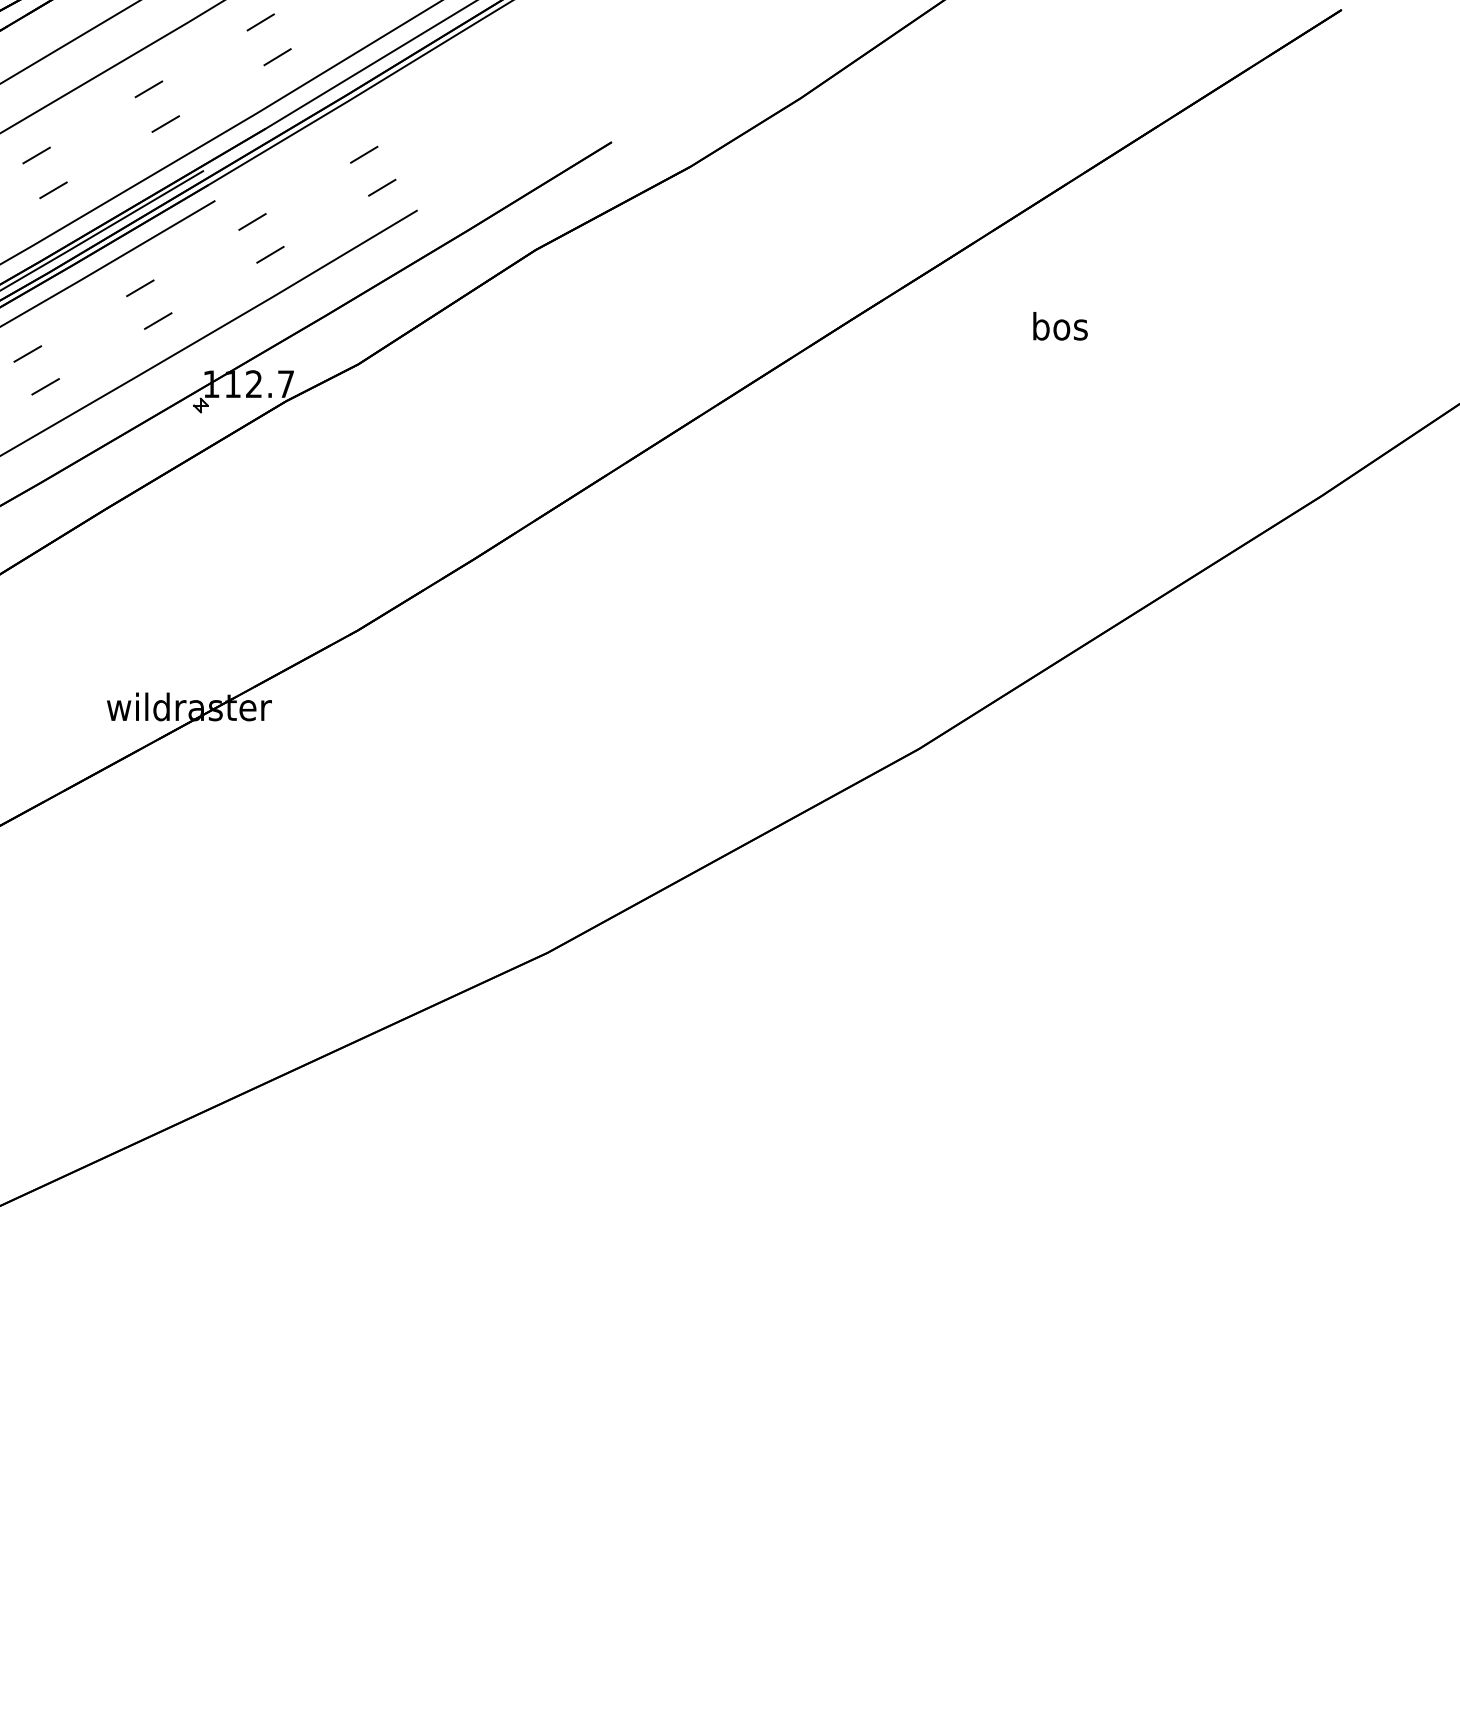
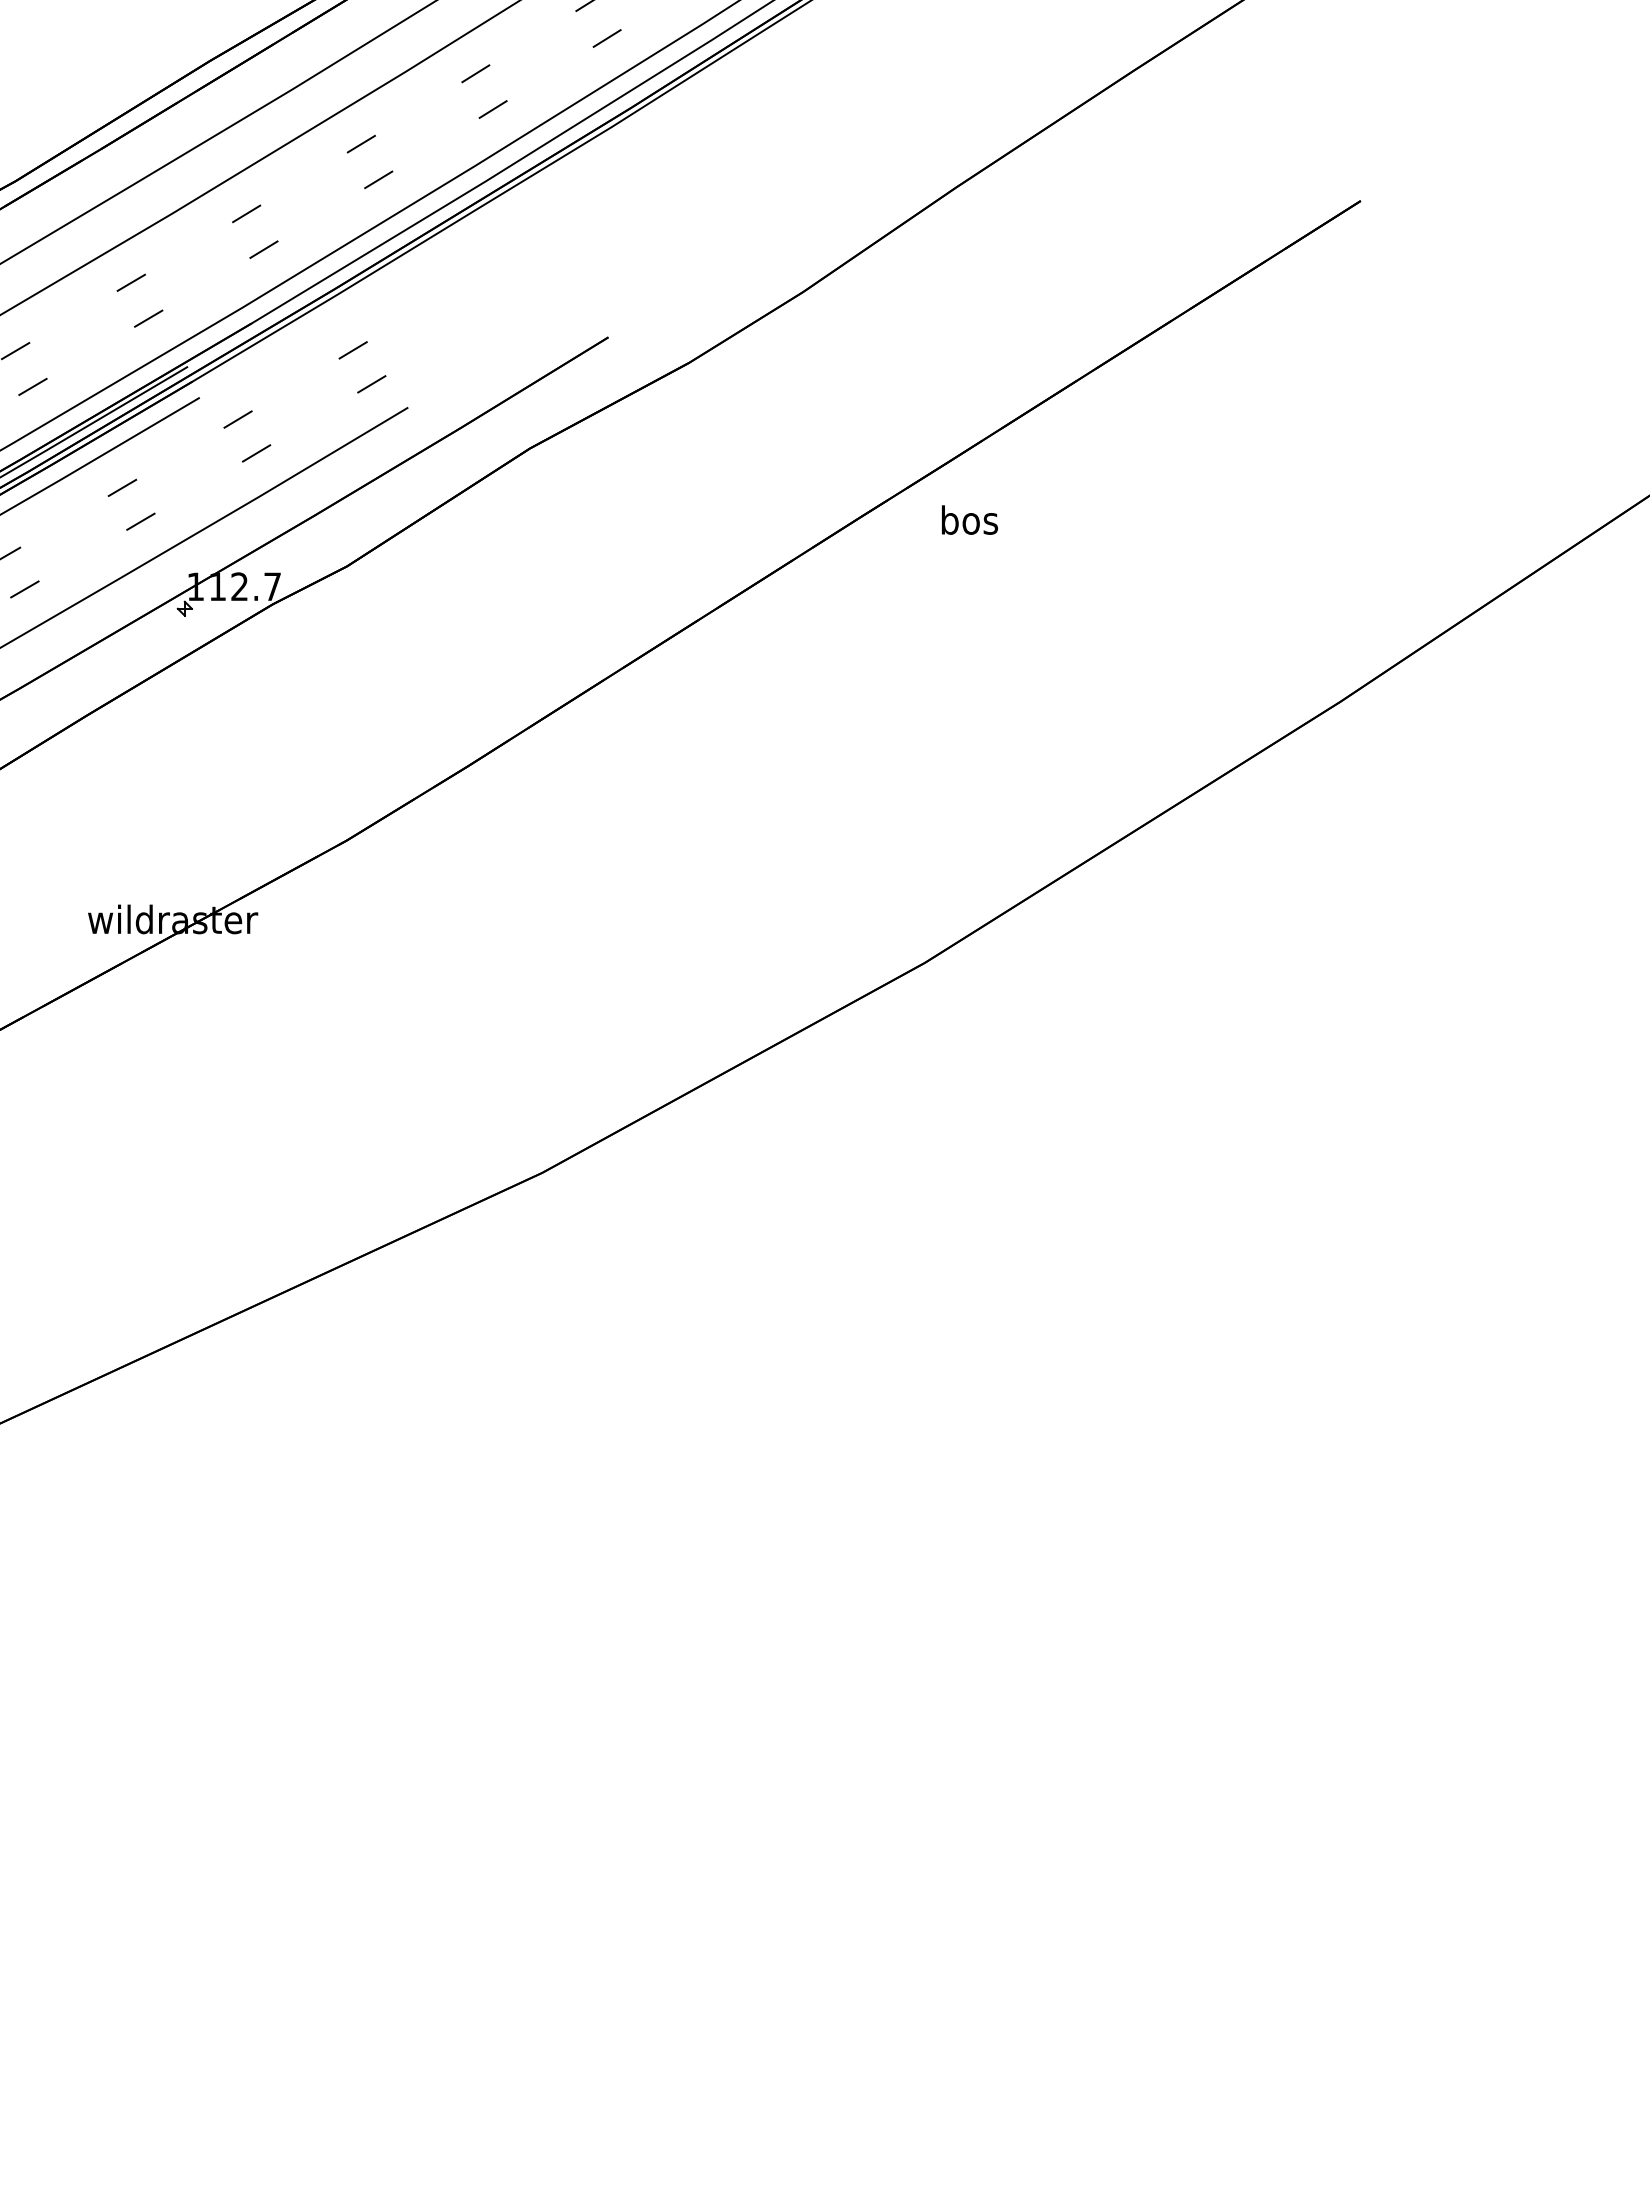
text: (1060, 325) -> (969, 519), moved

